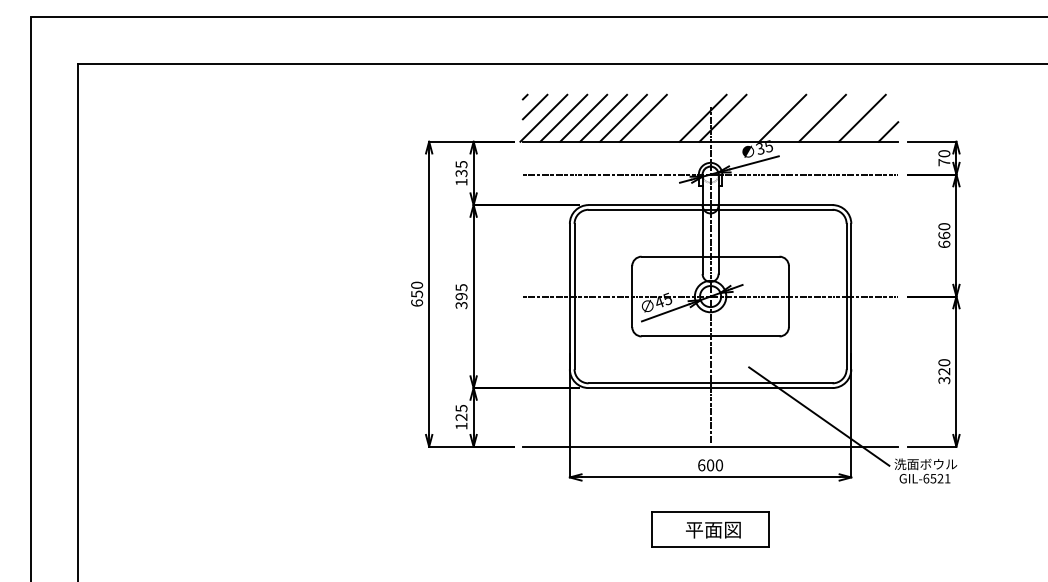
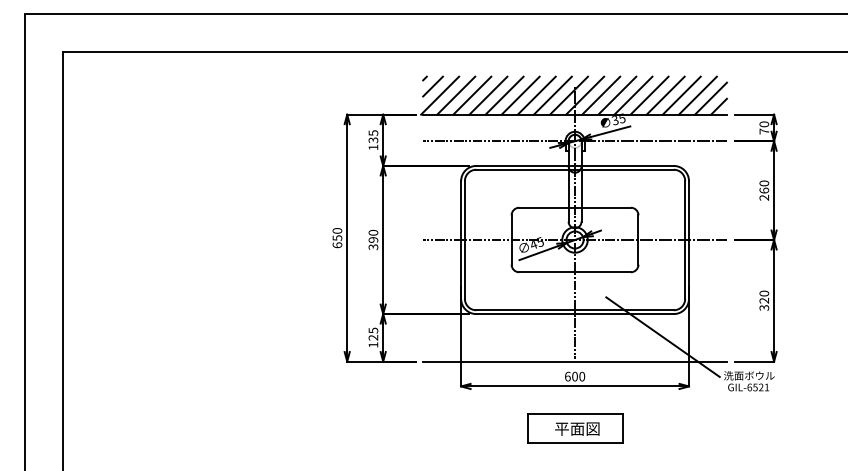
line: (662, 117) -> (536, 95), added
line: (682, 117) -> (552, 95), added
line: (742, 117) -> (600, 95), added
line: (762, 117) -> (617, 95), added
line: (802, 117) -> (649, 95), added
line: (841, 117) -> (681, 95), added
line: (878, 121) -> (711, 98), added
text: (944, 244) -> (764, 197), 660 -> 260
text: (461, 287) -> (373, 232), 395 -> 390

